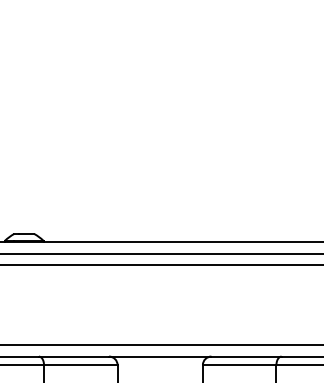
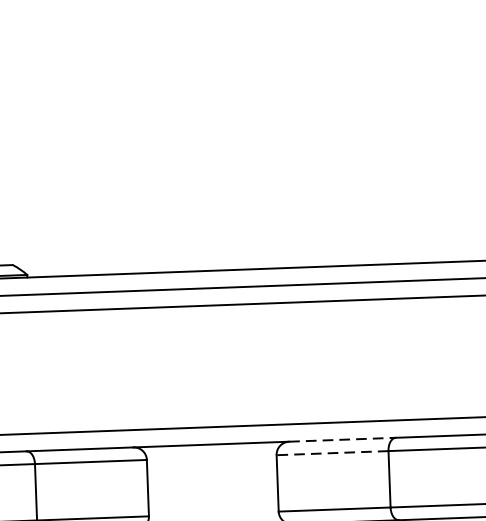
line: (247, 356) -> (344, 439), solid -> dashed
line: (239, 365) -> (332, 453), solid -> dashed

